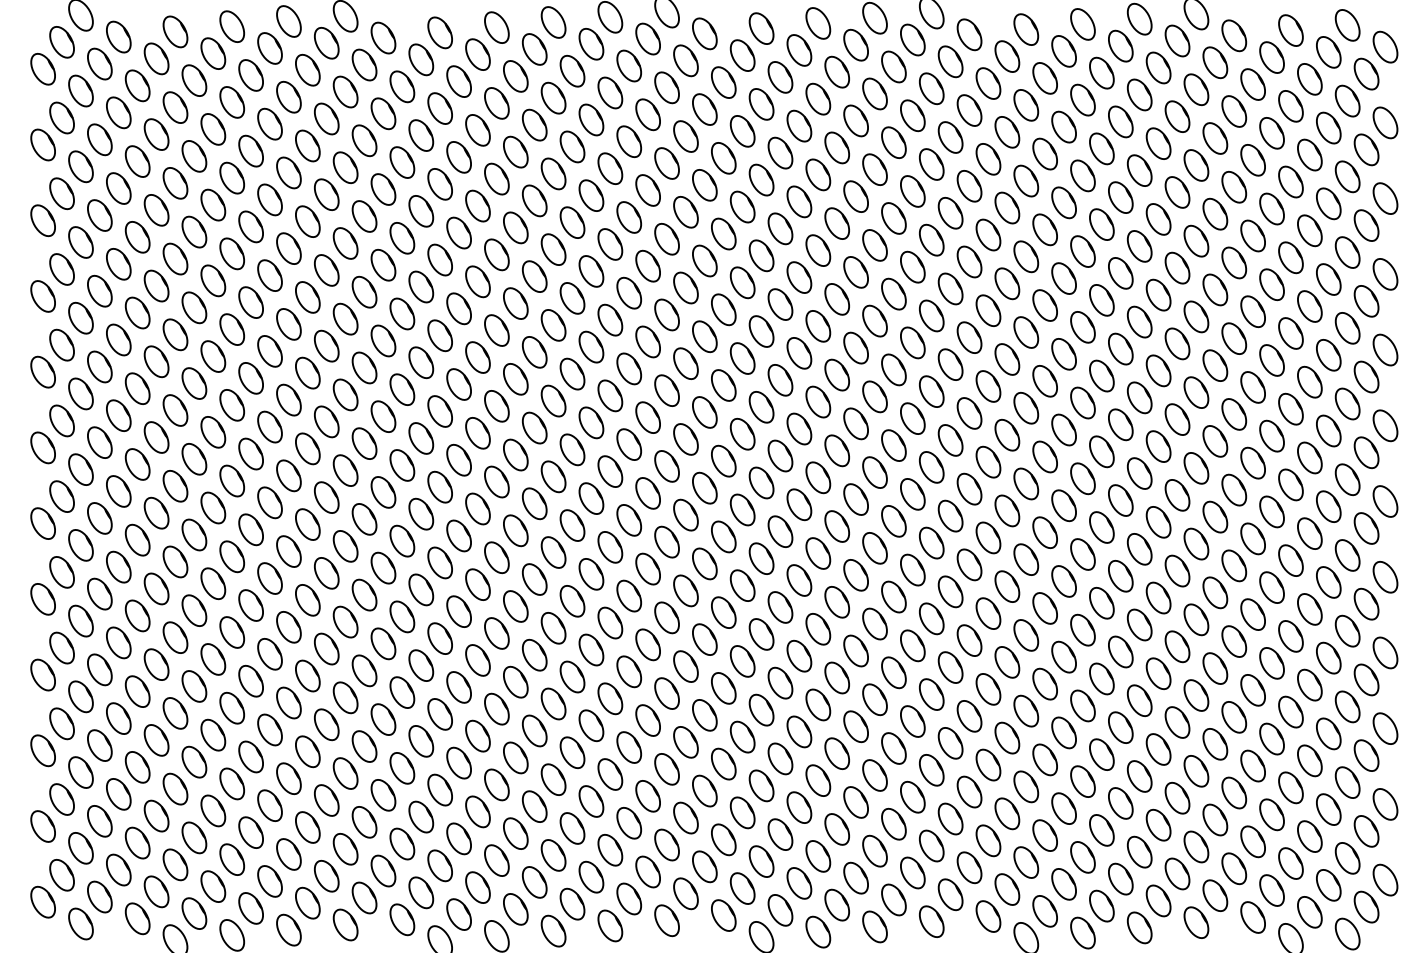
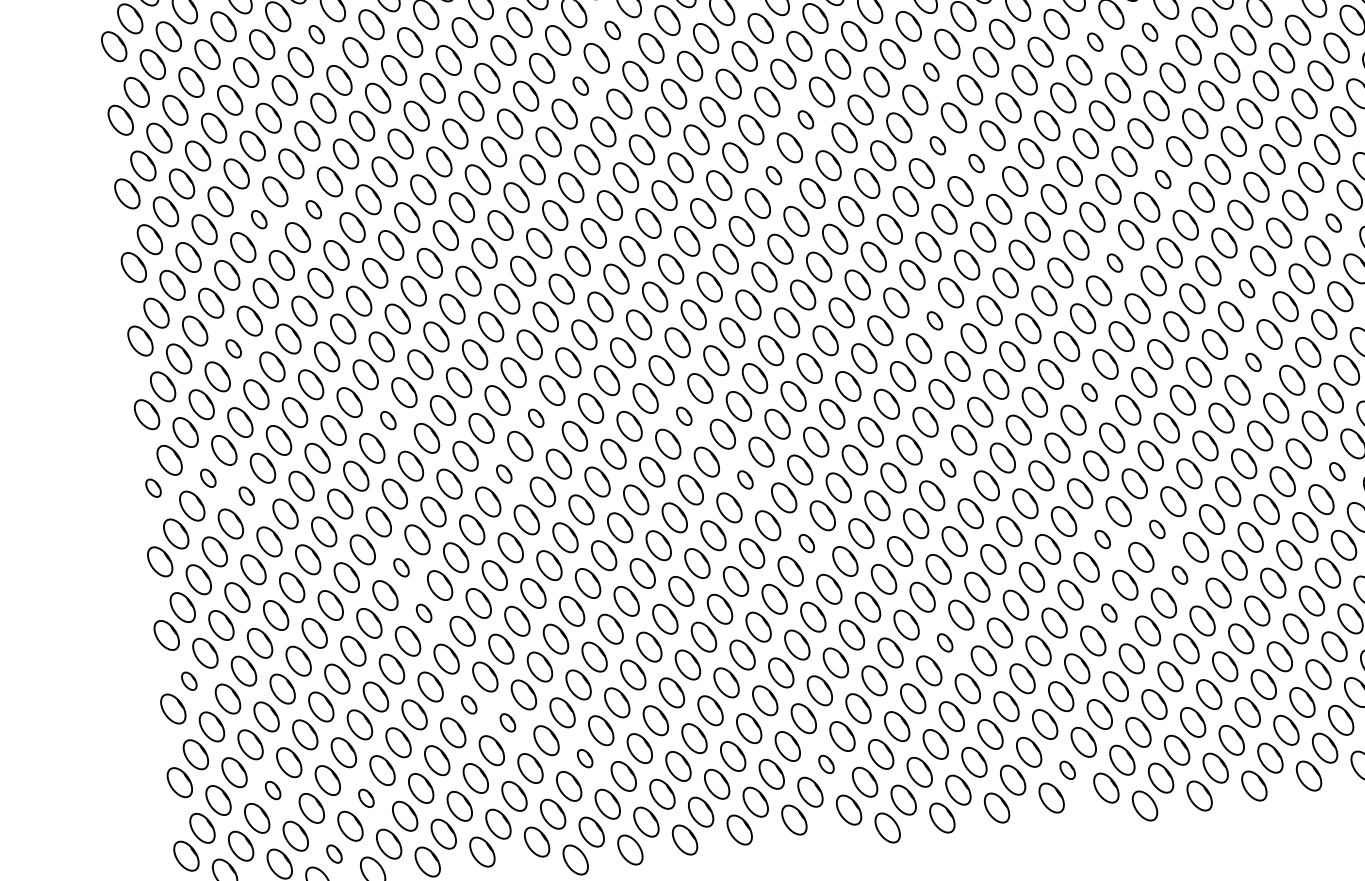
part: (250, 75) -> (316, 34), size x0.6
part: (553, 97) -> (612, 29), size x0.6
part: (1101, 148) -> (1149, 31), size x0.6
part: (515, 151) -> (580, 85), size x0.6
part: (1044, 153) -> (1094, 41), size x0.6
part: (874, 169) -> (930, 72), size x0.6
part: (742, 206) -> (805, 119), size x0.6
part: (874, 245) -> (937, 145), size x0.6
part: (231, 253) -> (313, 209), size x0.6
part: (175, 258) -> (259, 219), size x0.6
part: (704, 260) -> (773, 175), size x0.6
part: (912, 266) -> (976, 162), size x0.6
part: (1101, 300) -> (1162, 179), size x0.6
part: (1271, 360) -> (1333, 223), size x0.6
part: (1044, 381) -> (1114, 263), size x0.6
part: (137, 388) -> (233, 348), size x0.6
part: (1177, 419) -> (1246, 288), size x0.6
part: (855, 423) -> (934, 320), size x0.6
part: (288, 475) -> (387, 420), size x0.6
part: (439, 486) -> (535, 417), size x0.6
part: (1177, 495) -> (1253, 362), size x0.6
part: (591, 498) -> (684, 416), size x0.6
part: (1007, 510) -> (1089, 391), size x0.6
part: (99, 518) -> (207, 478), size x0.6
part: (42, 523) -> (152, 488), size x0.6
part: (137, 539) -> (246, 495), size x0.6
part: (402, 540) -> (504, 473), size x0.6
part: (647, 568) -> (744, 479), size x0.6
part: (855, 575) -> (947, 468), size x0.6
part: (1252, 614) -> (1336, 471), size x0.6
part: (288, 627) -> (401, 567), size x0.6
part: (704, 639) -> (806, 543), size x0.6
part: (1063, 656) -> (1156, 528), size x0.6
part: (1007, 662) -> (1102, 539), size x0.6
part: (307, 675) -> (423, 612), size x0.6
part: (1082, 705) -> (1179, 574), size x0.6
part: (61, 723) -> (188, 680), size x0.6
part: (1007, 737) -> (1109, 612), size x0.6
part: (836, 753) -> (944, 642), size x0.6
part: (345, 773) -> (469, 704), size x0.6
part: (383, 795) -> (507, 722), size x0.6
part: (458, 838) -> (584, 758), size x0.6
part: (137, 842) -> (272, 789), size x0.6
part: (231, 859) -> (365, 798), size x0.6
part: (704, 866) -> (826, 764), size x0.6
part: (950, 894) -> (1067, 770), size x0.6
part: (194, 913) -> (334, 854), size x0.6

